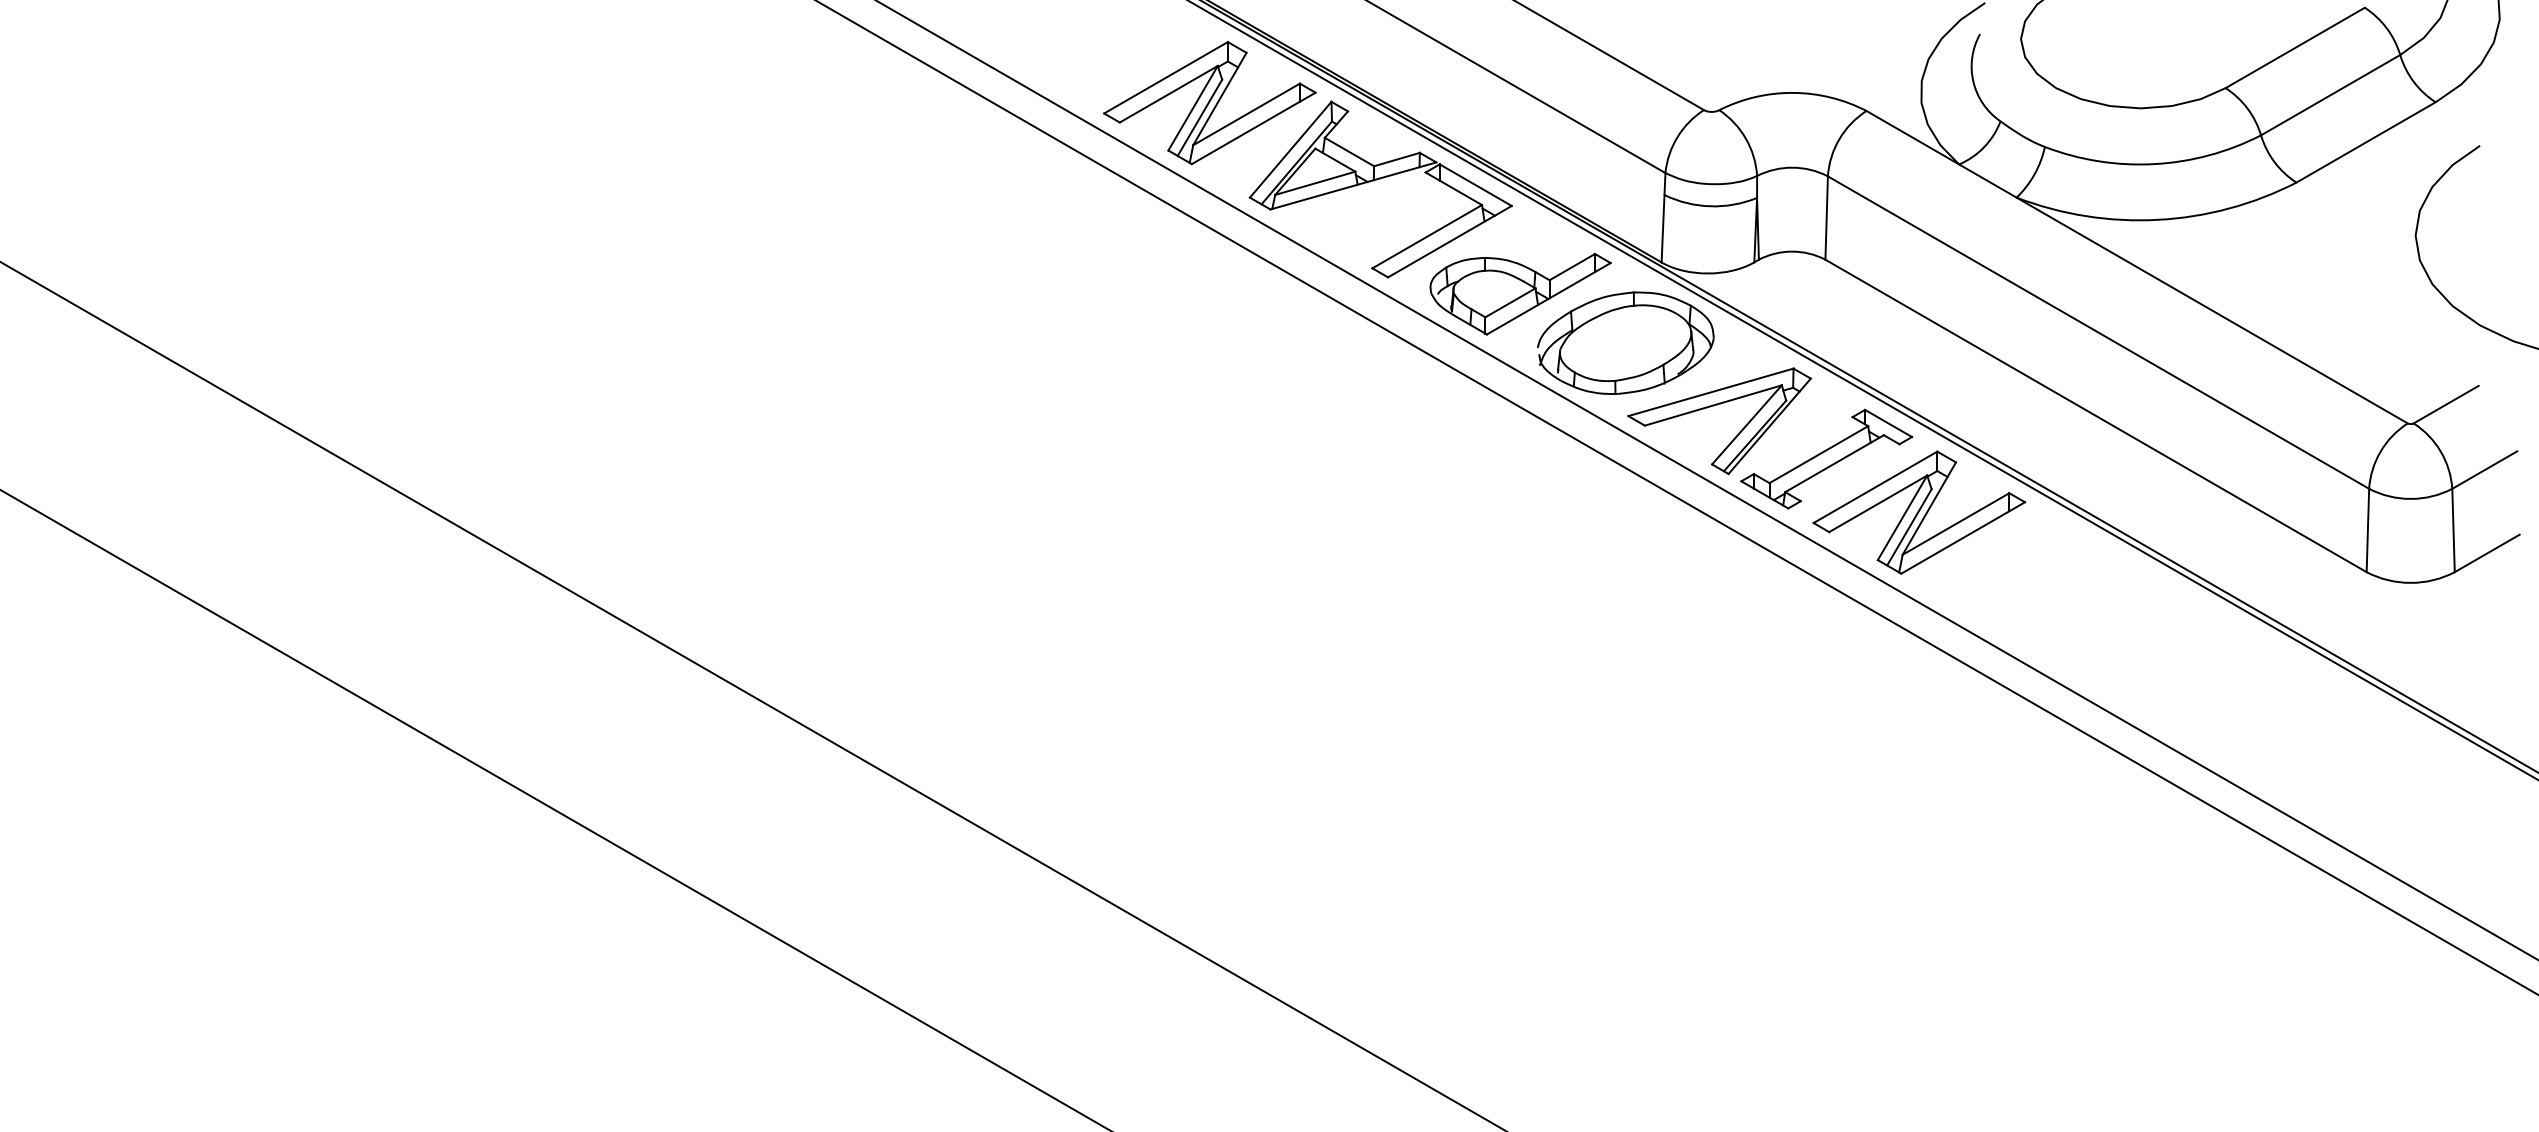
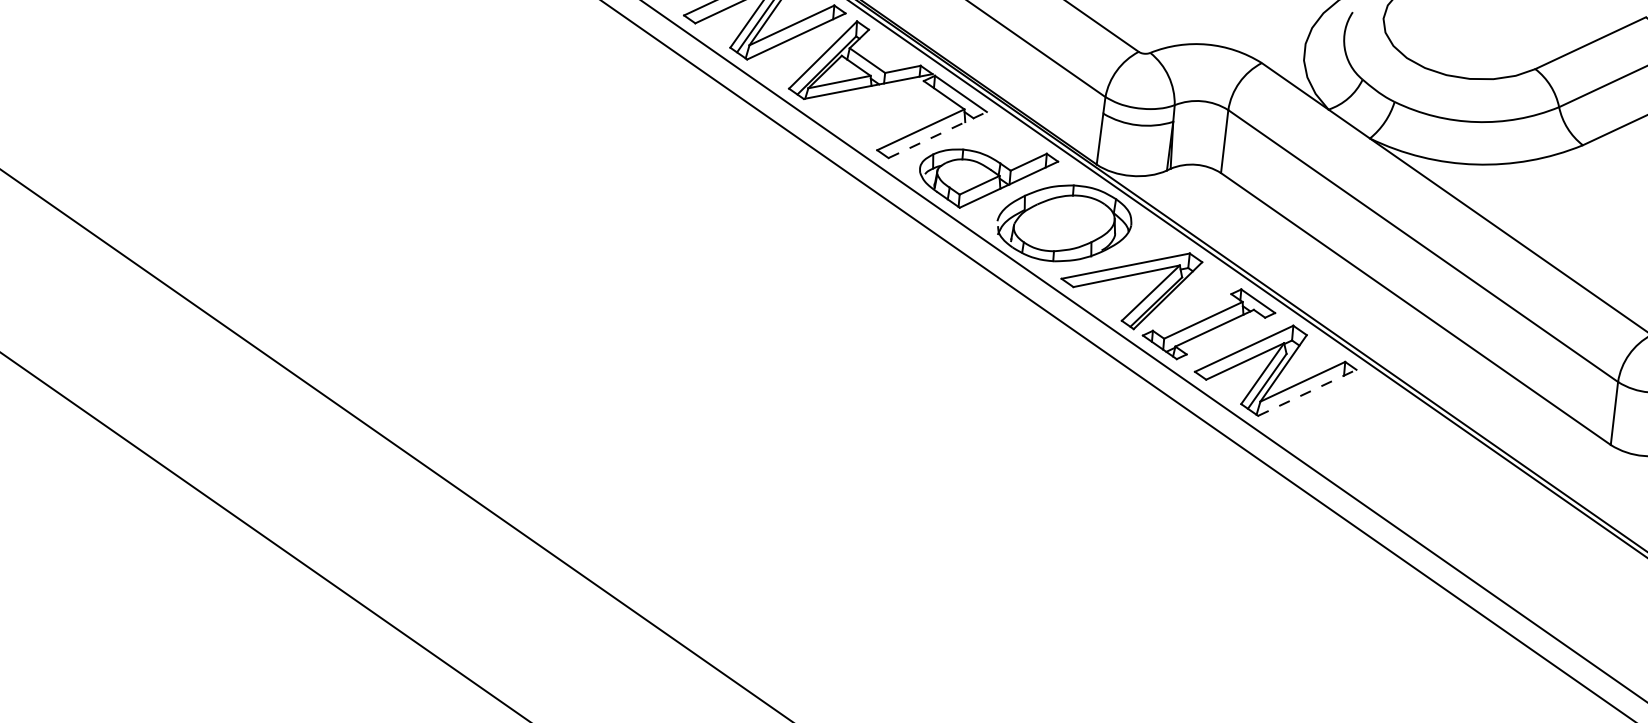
line: (1450, 241) -> (938, 134), solid -> dashed
line: (1963, 537) -> (1307, 392), solid -> dashed

